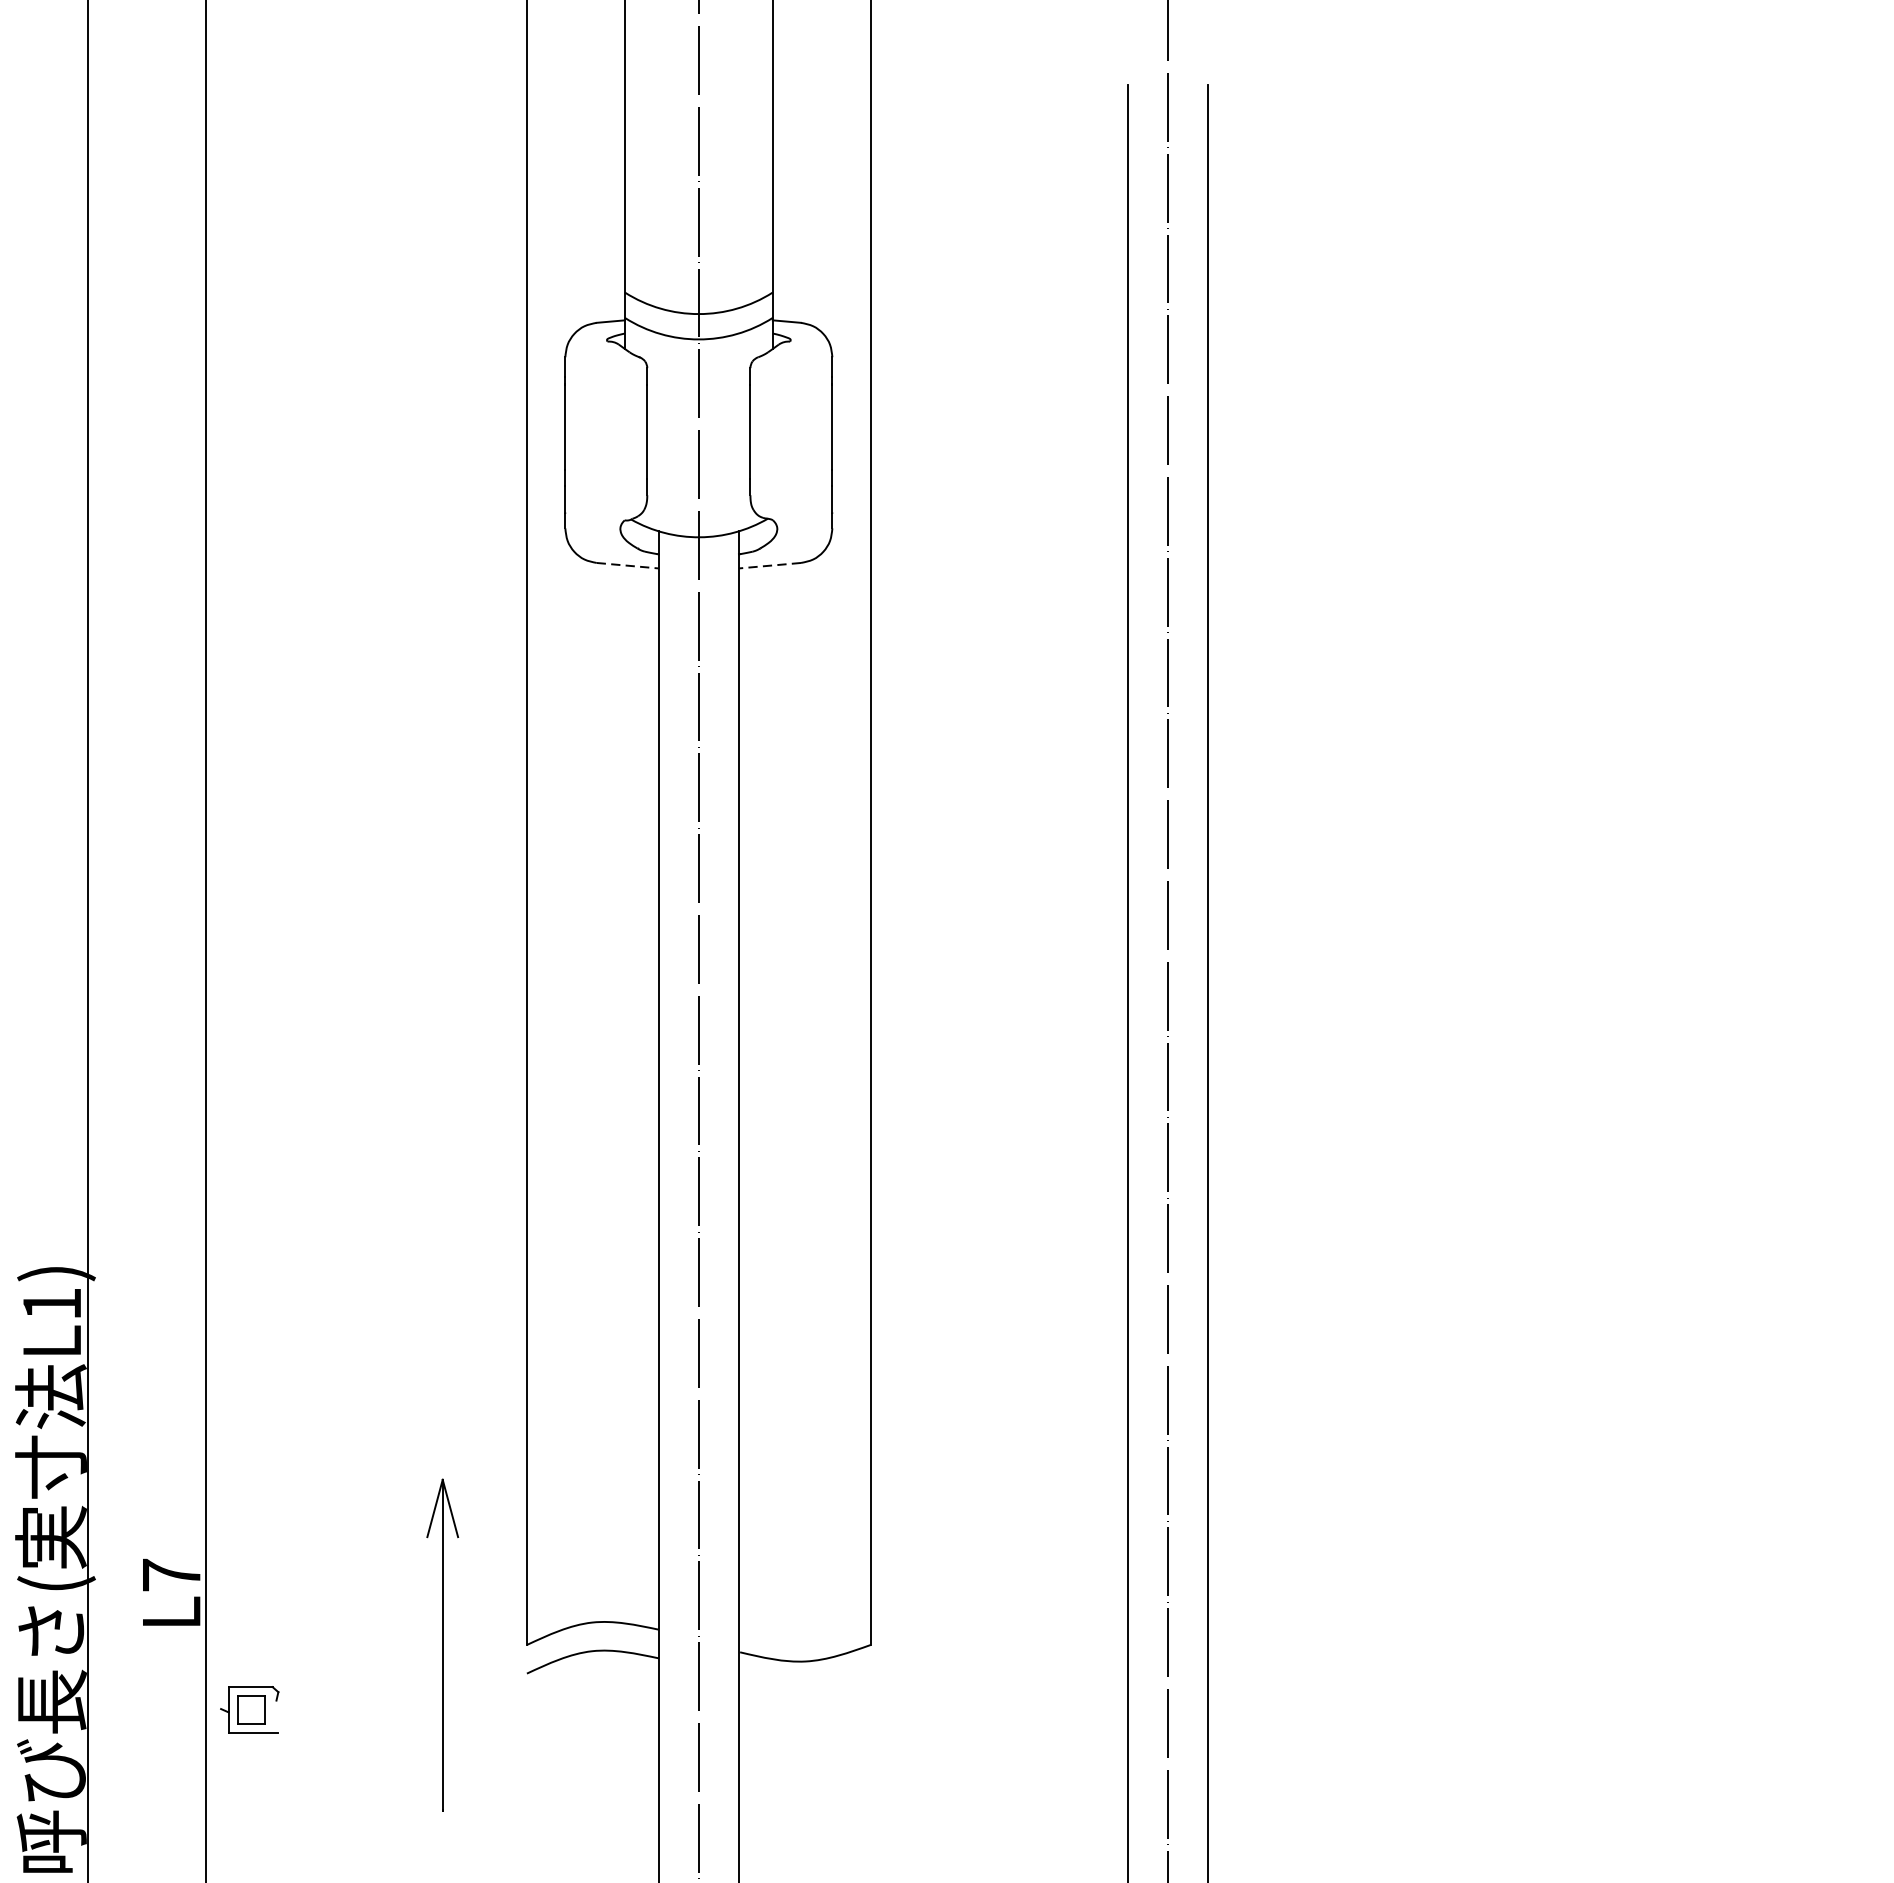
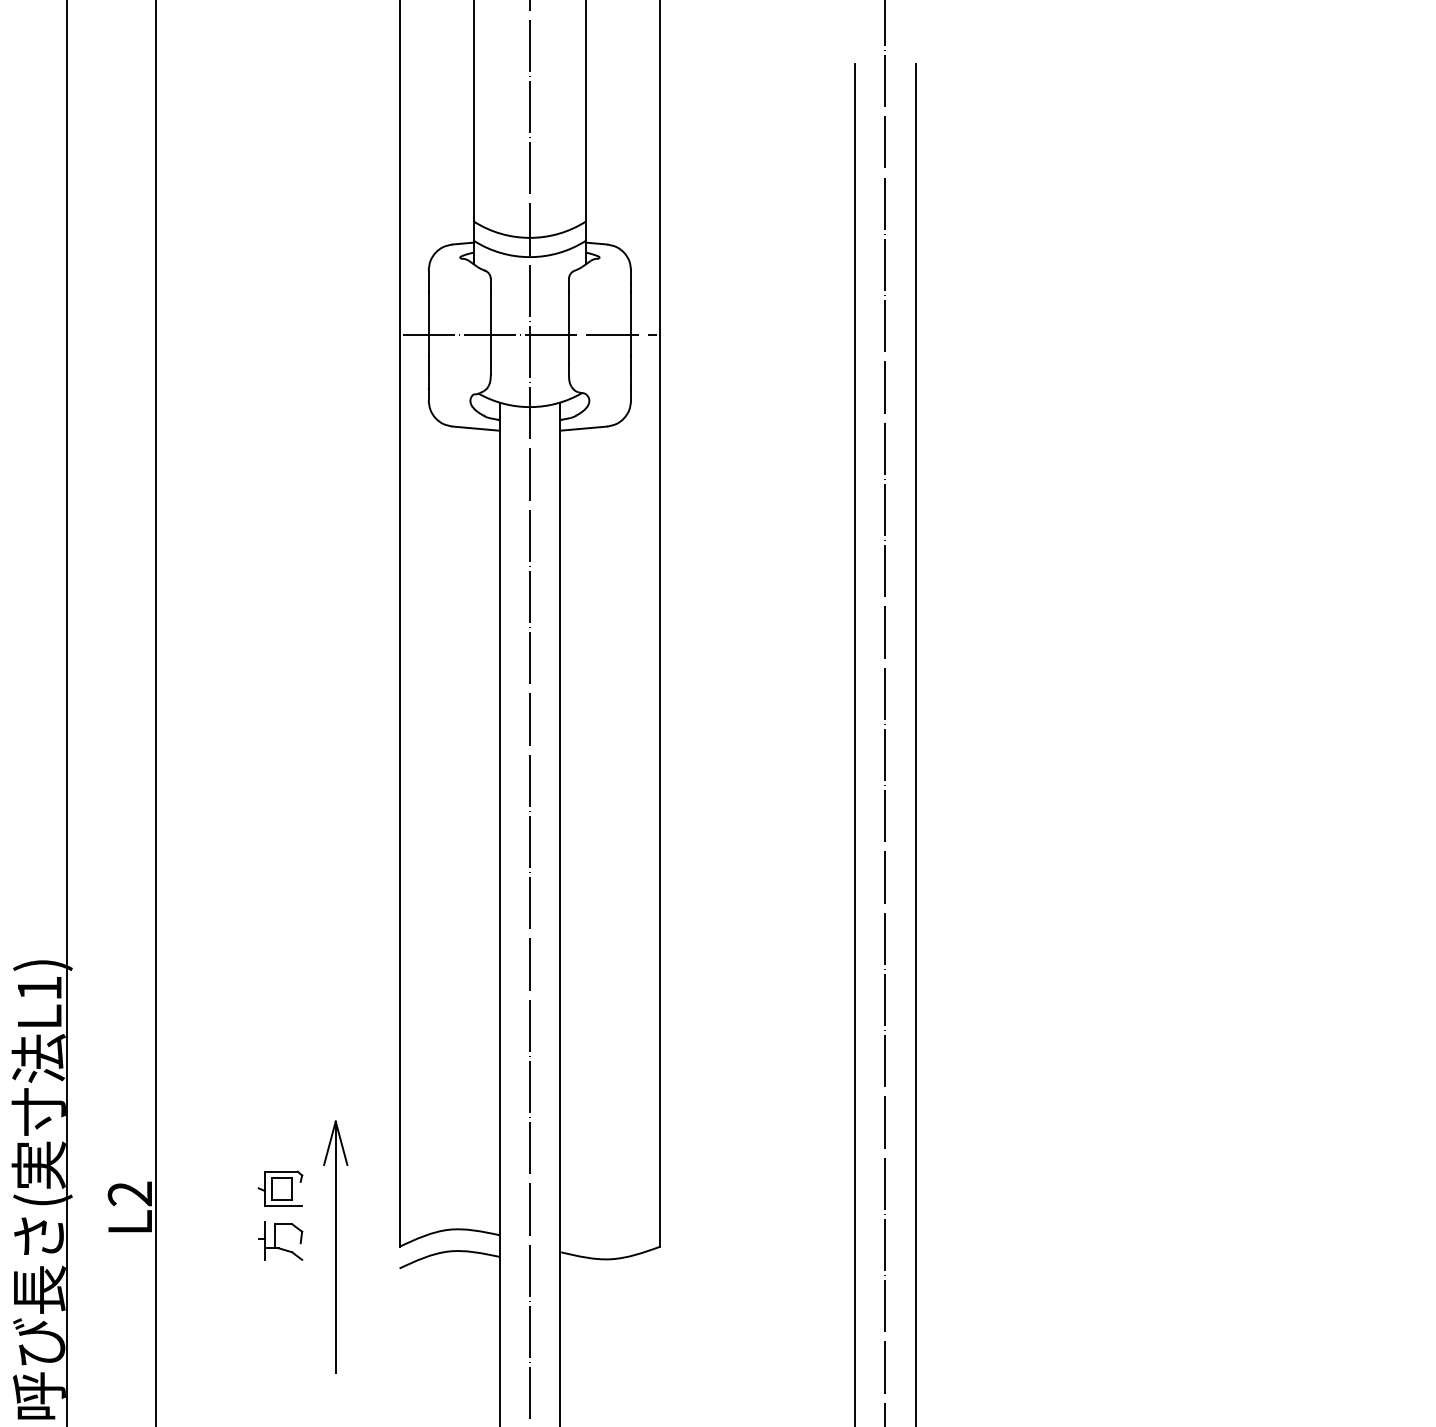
line: (698, 442) -> (529, 335), added
line: (627, 565) -> (475, 428), dashed -> solid
line: (769, 565) -> (583, 428), dashed -> solid
text: (170, 1574) -> (129, 1193), L7 -> L2
part: (369, 1636) -> (280, 1240), added
part: (249, 1709) -> (280, 1188), moved

